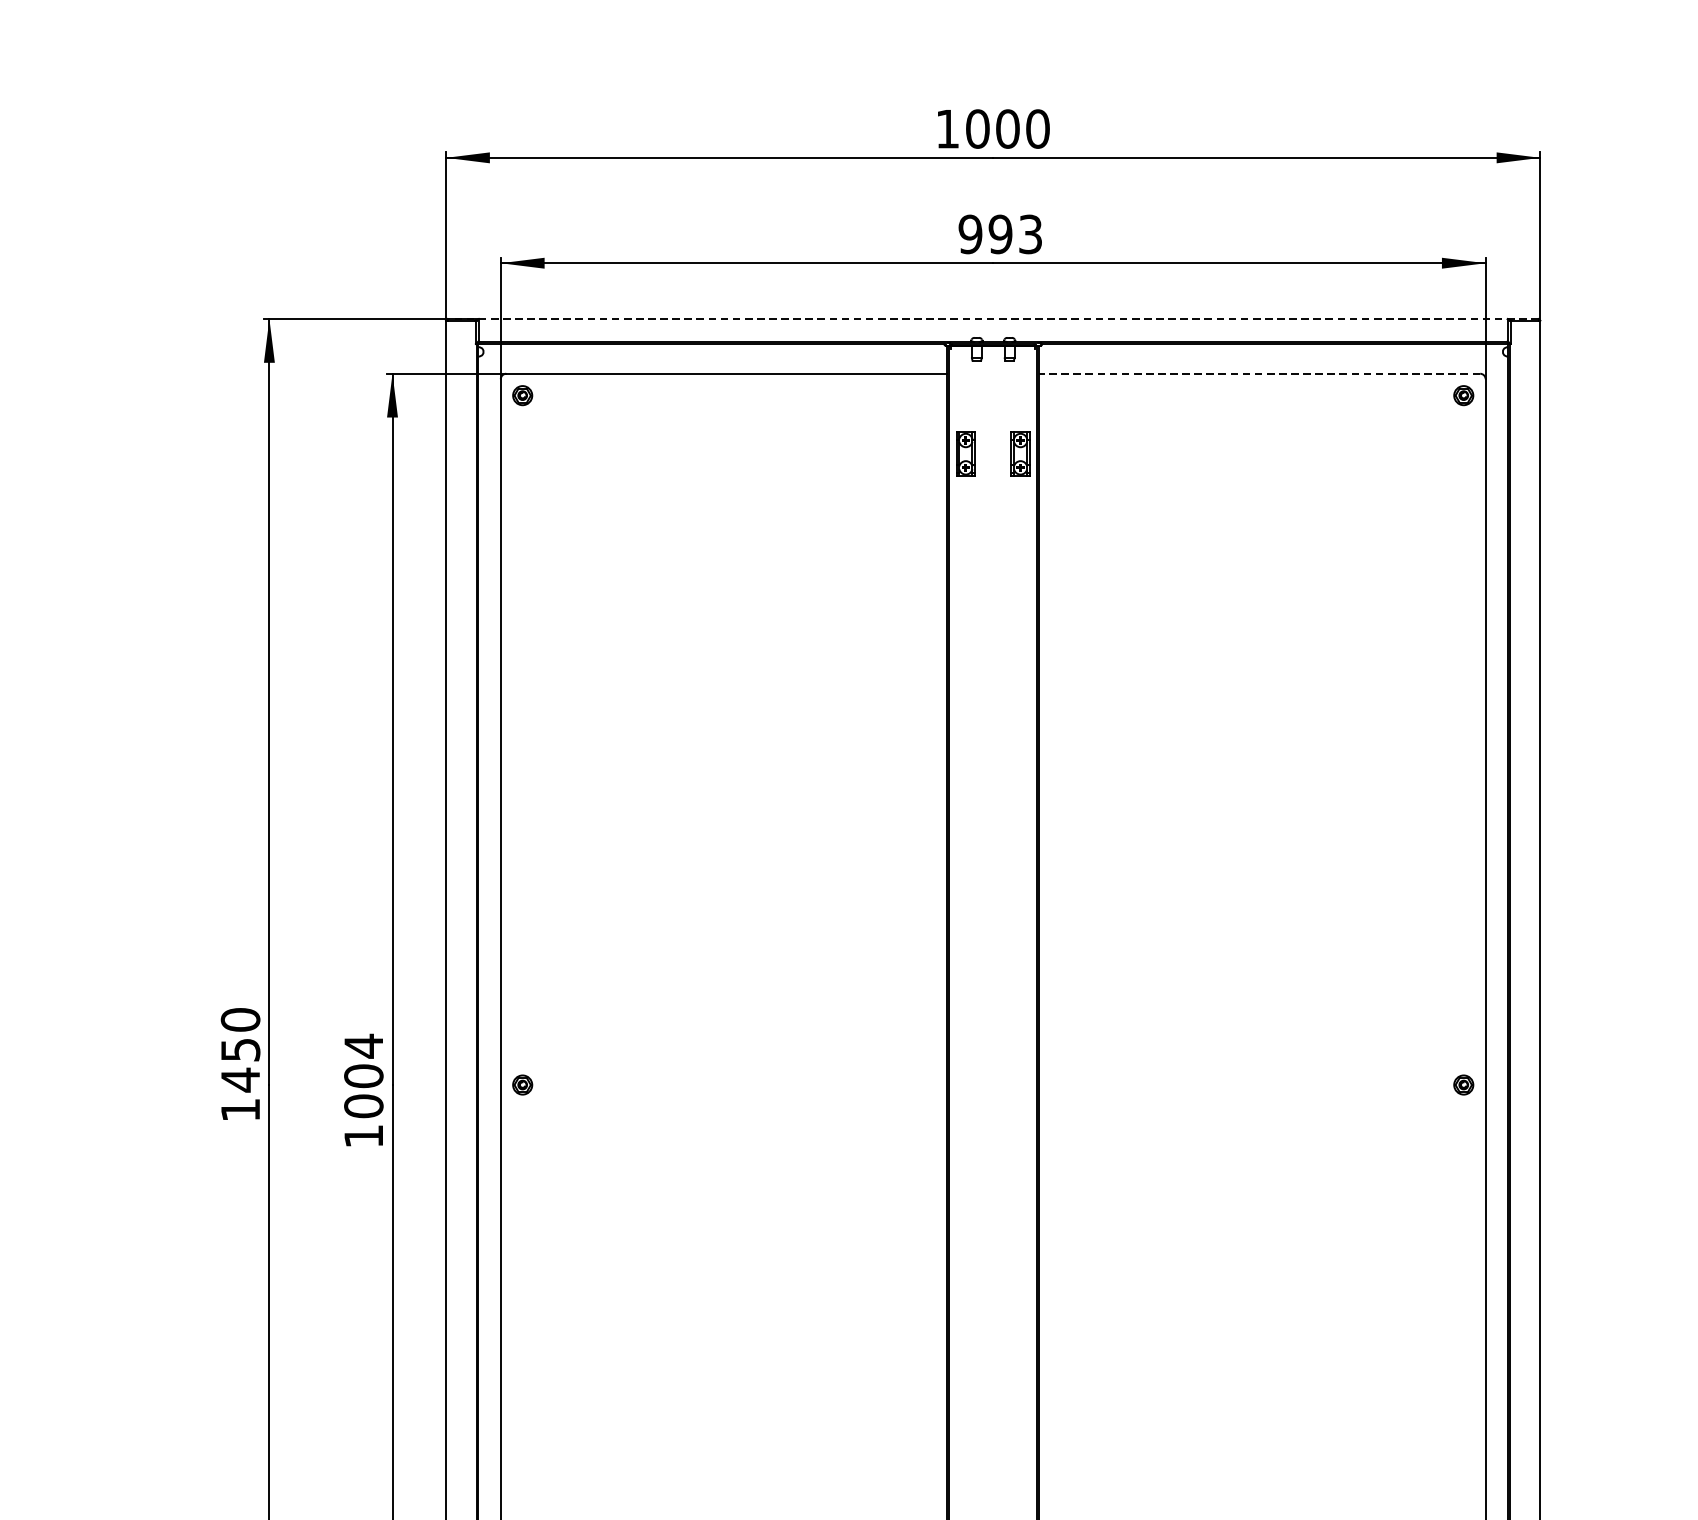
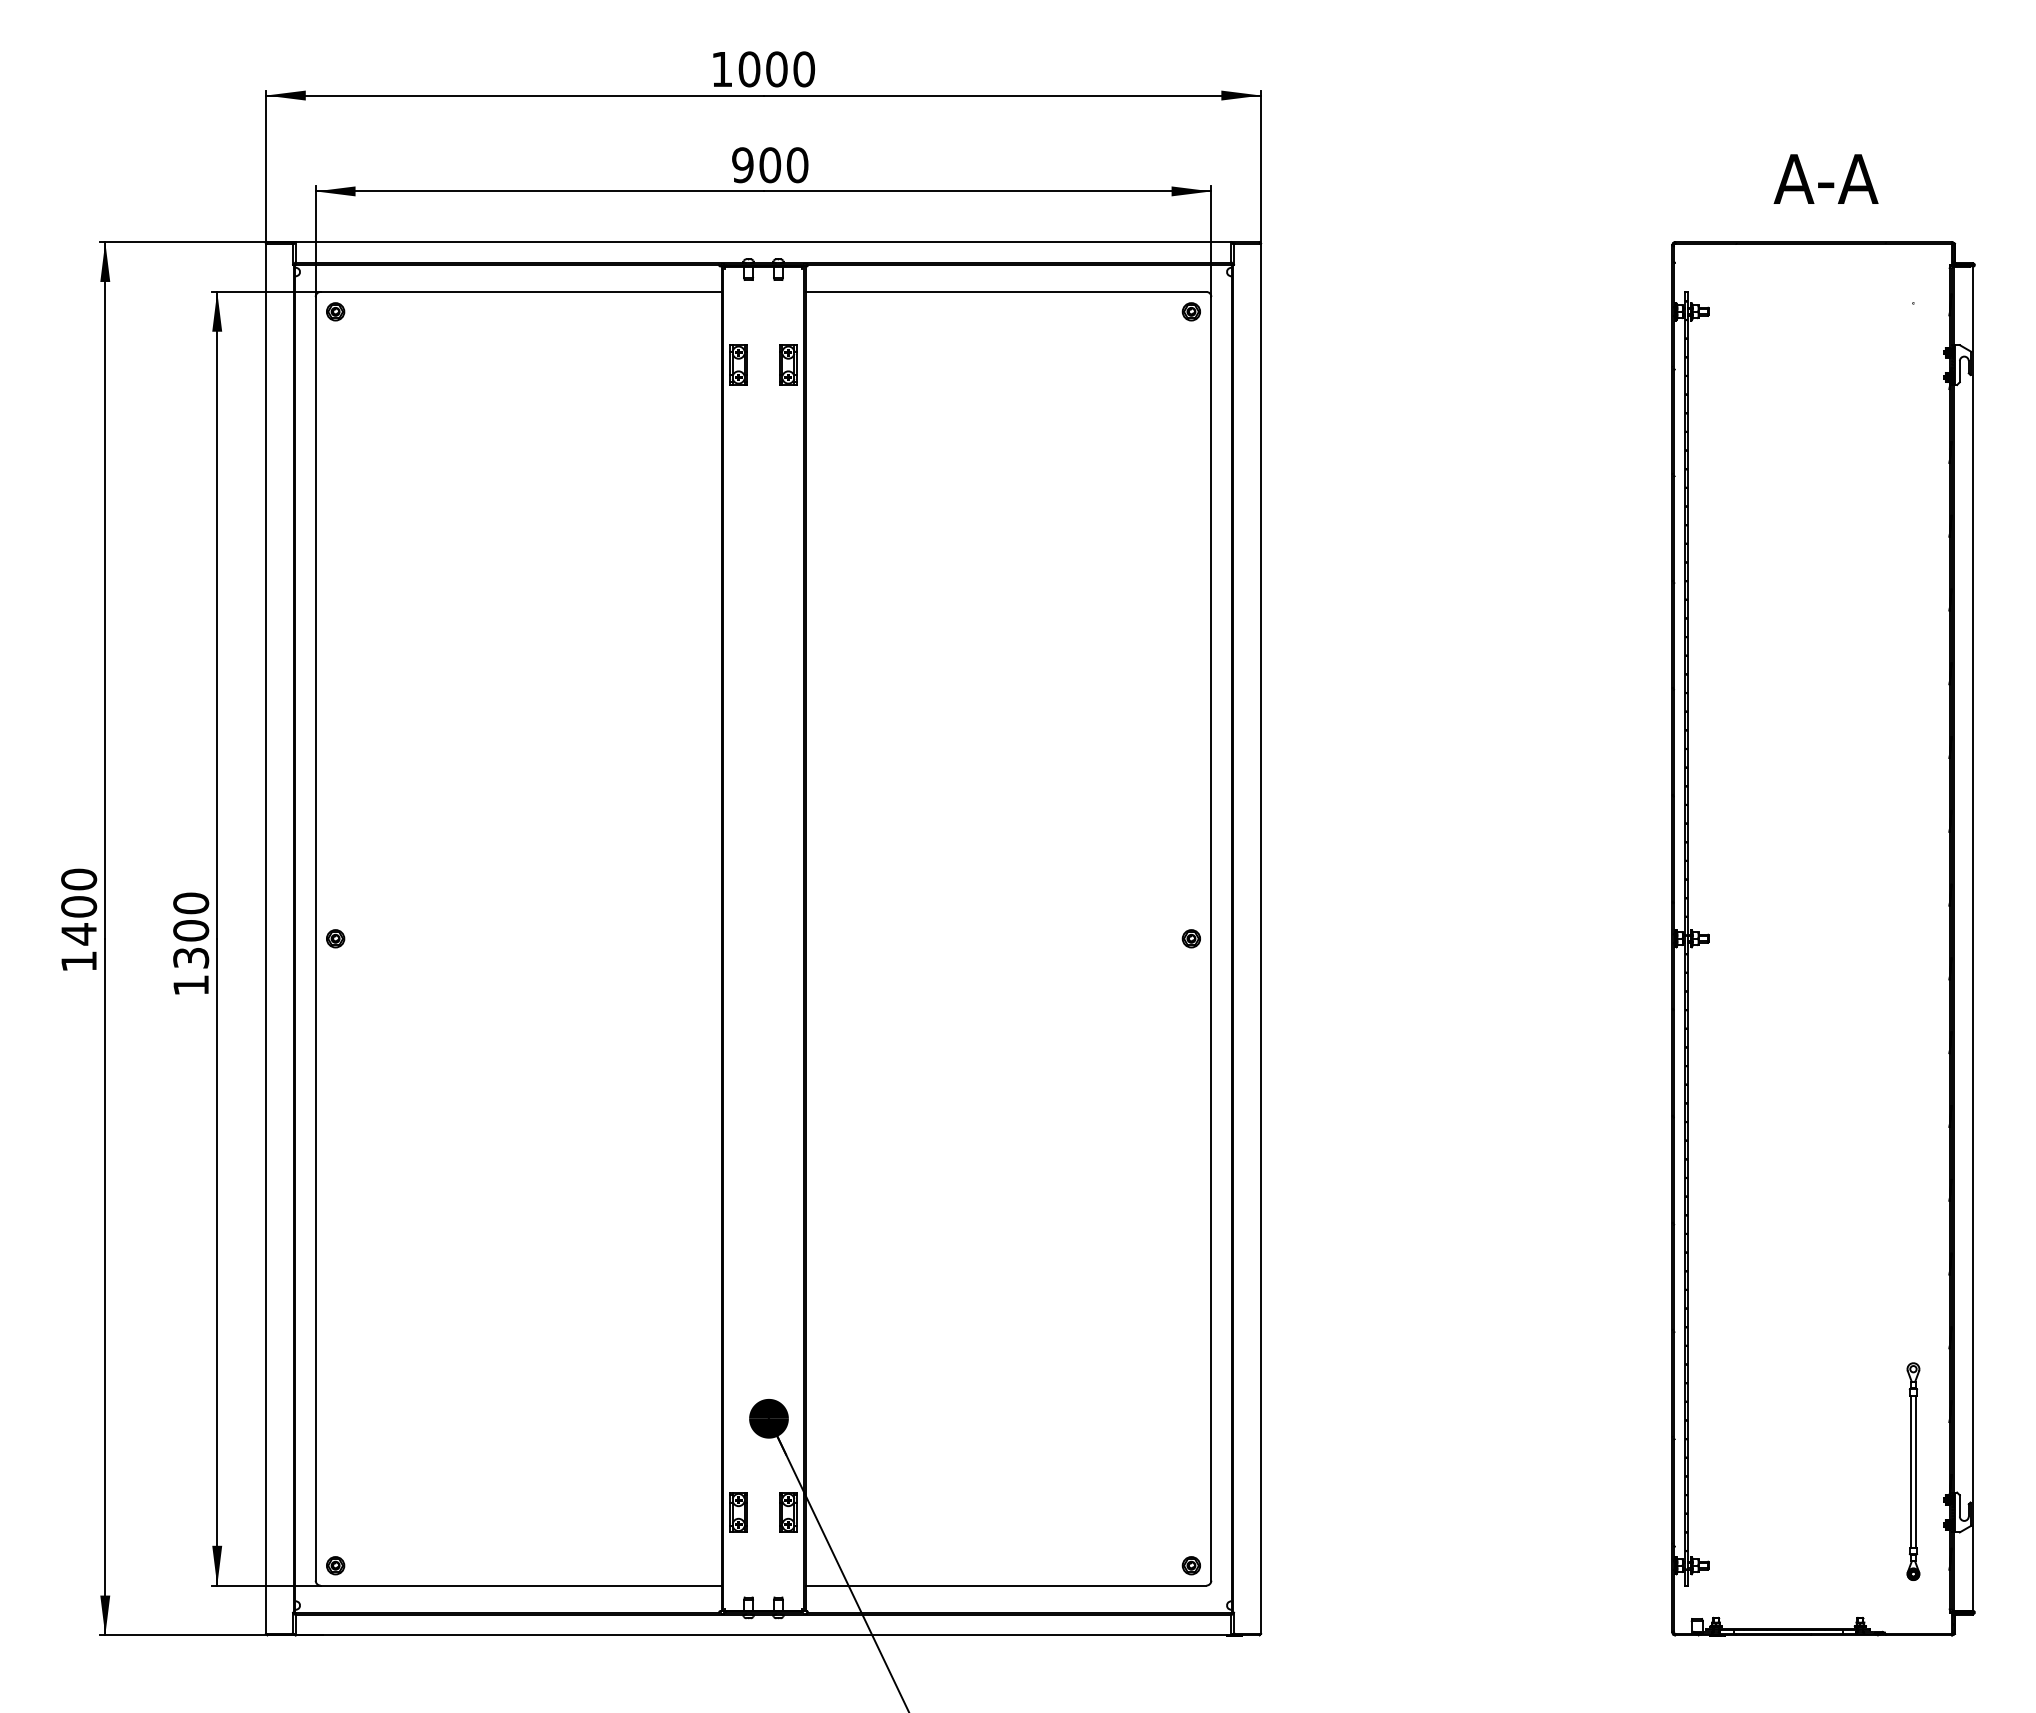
text: (1015, 234) -> (783, 165), 993 -> 900
line: (993, 319) -> (763, 242), dashed -> solid
line: (1259, 373) -> (1005, 291), dashed -> solid
text: (241, 1049) -> (79, 906), 1450 -> 1400
text: (364, 1075) -> (191, 930), 1004 -> 1300

